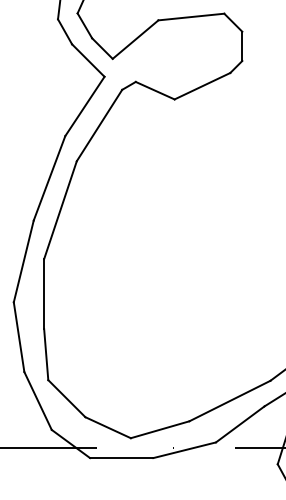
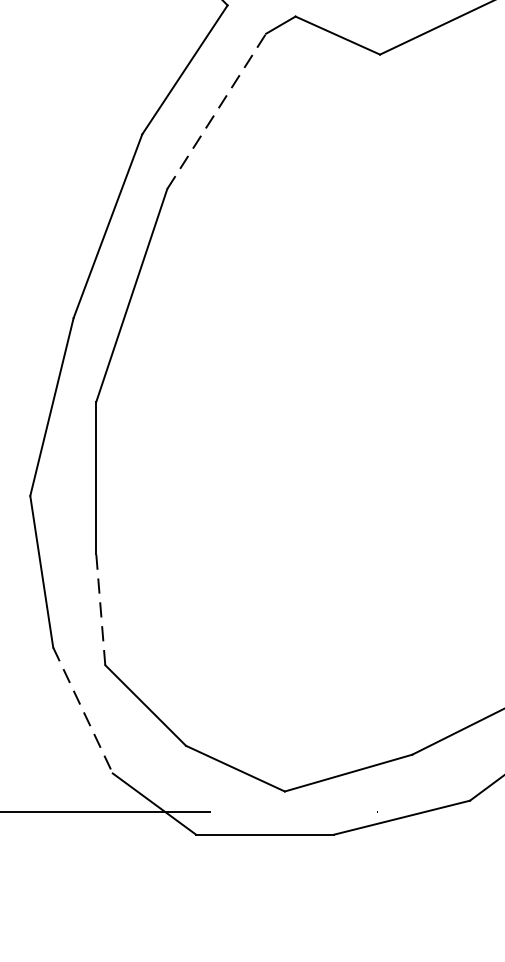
line: (99, 125) -> (216, 111), solid -> dashed
line: (46, 354) -> (101, 609), solid -> dashed
line: (38, 401) -> (83, 711), solid -> dashed

